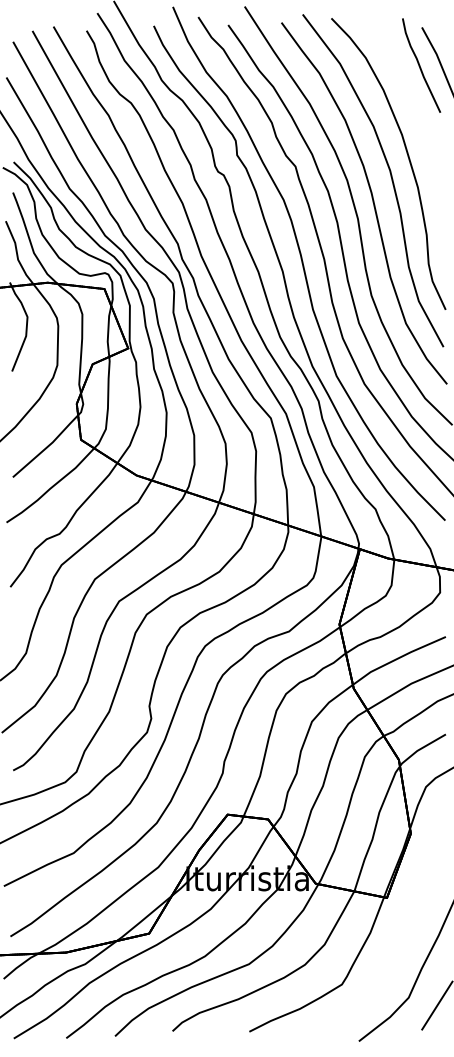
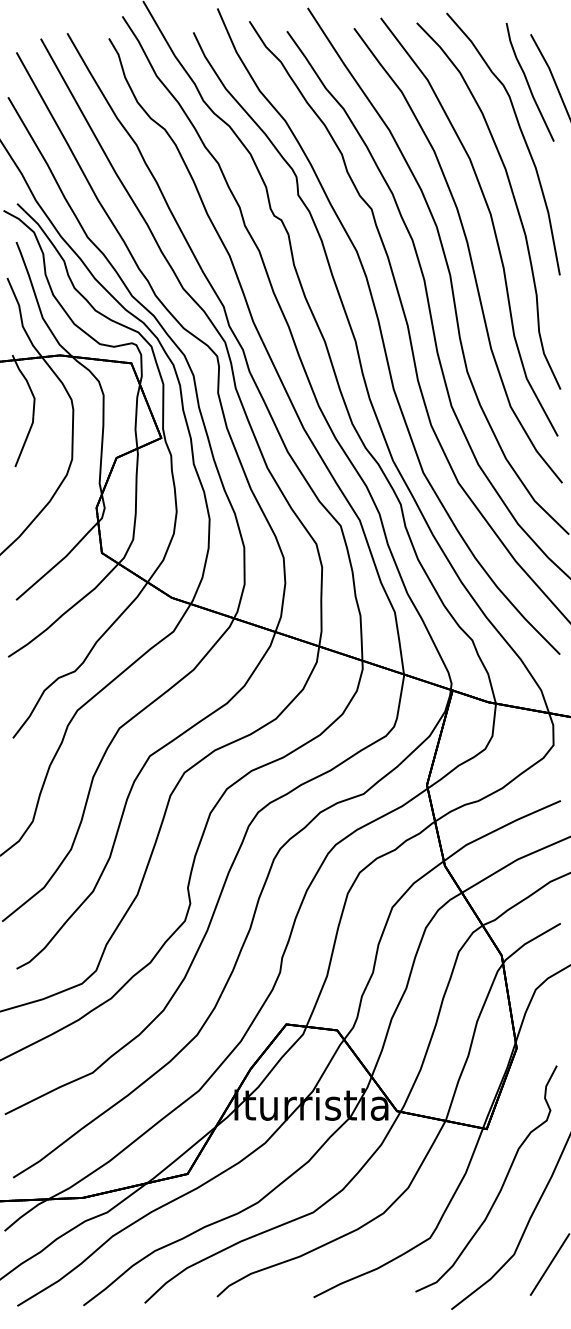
curve: (415, 109) -> (522, 137), added
curve: (398, 942) -> (501, 1185), added

